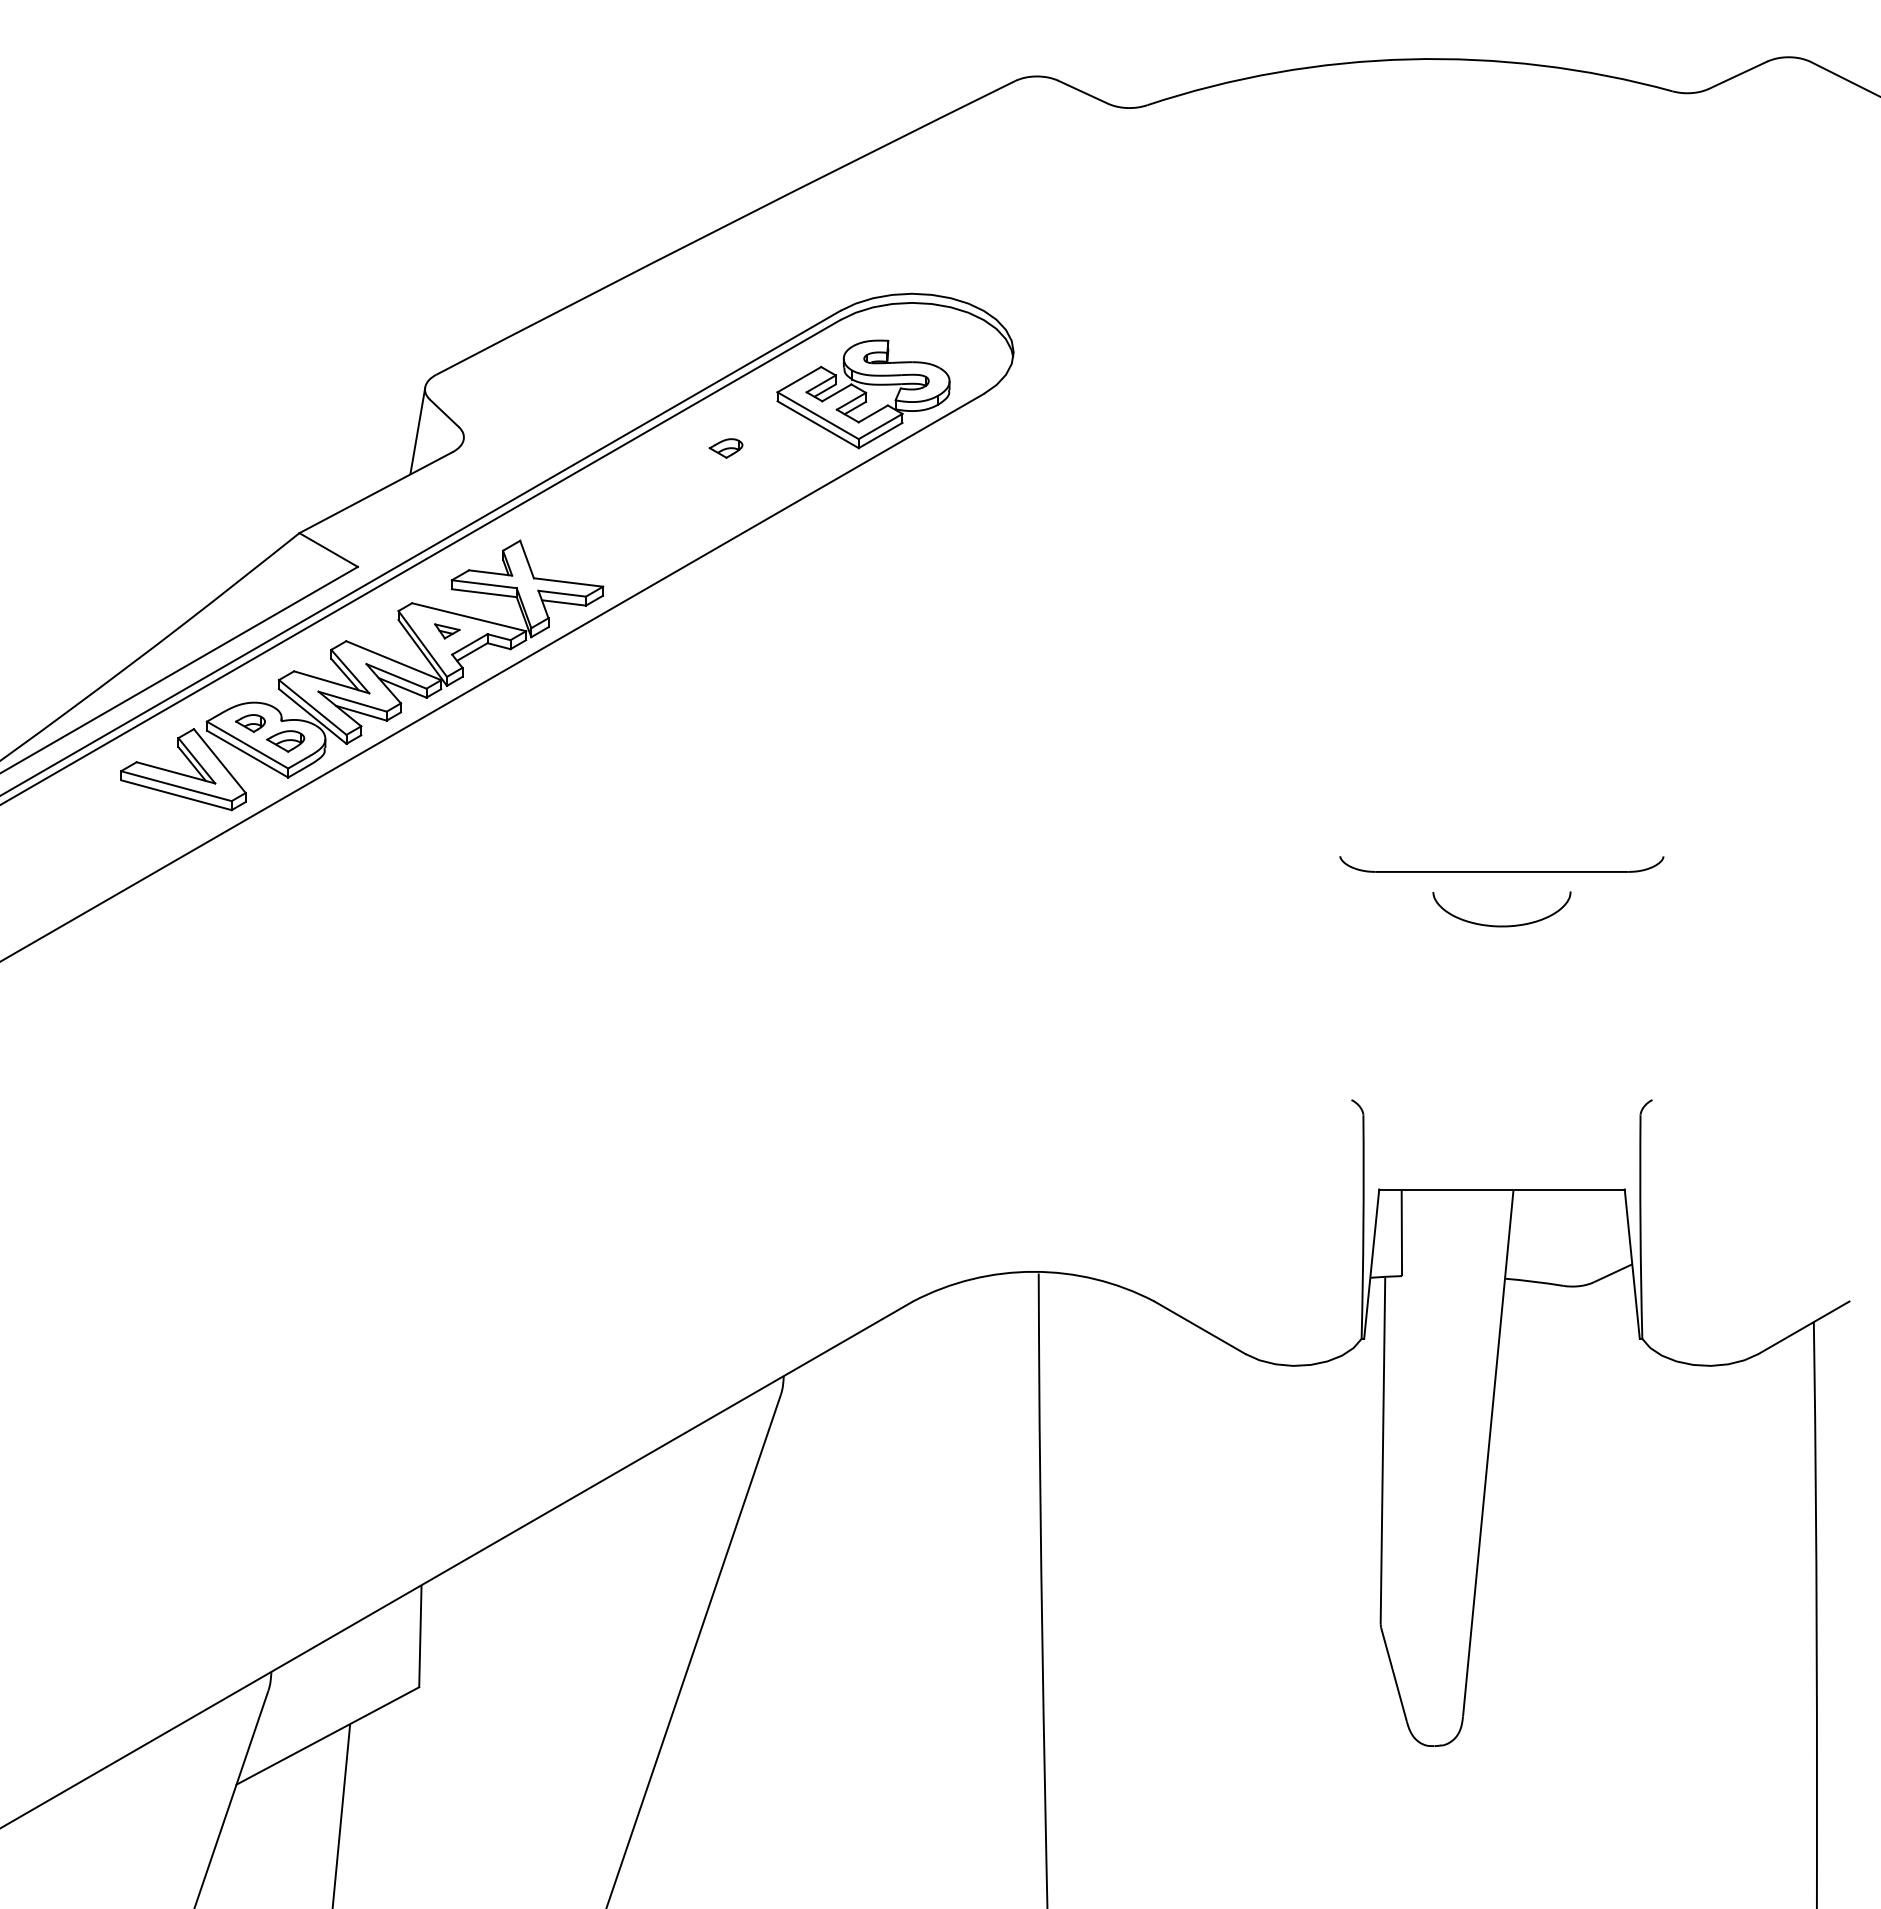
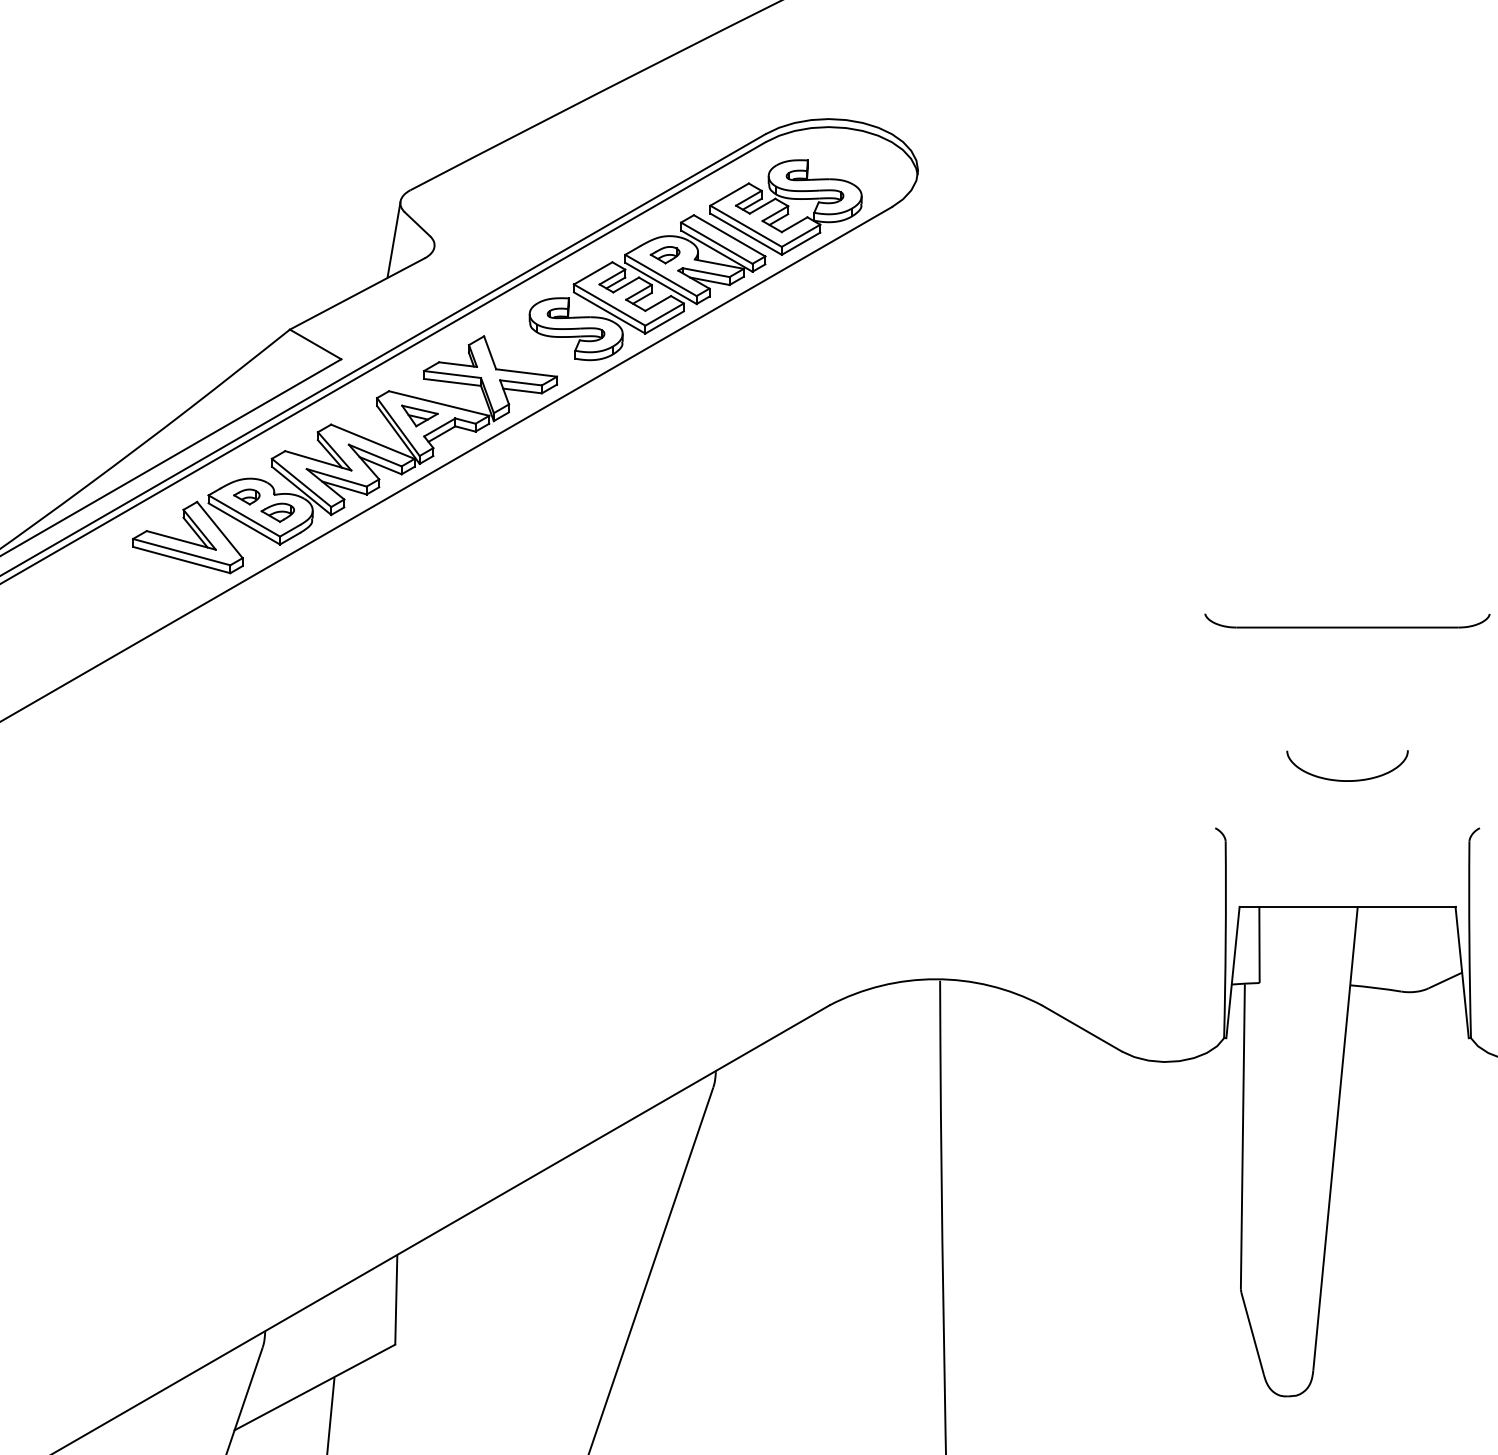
part: (706, 485) -> (647, 287), added
part: (447, 631) -> (420, 416), size x1.67
curve: (1501, 925) -> (1347, 780), moved

